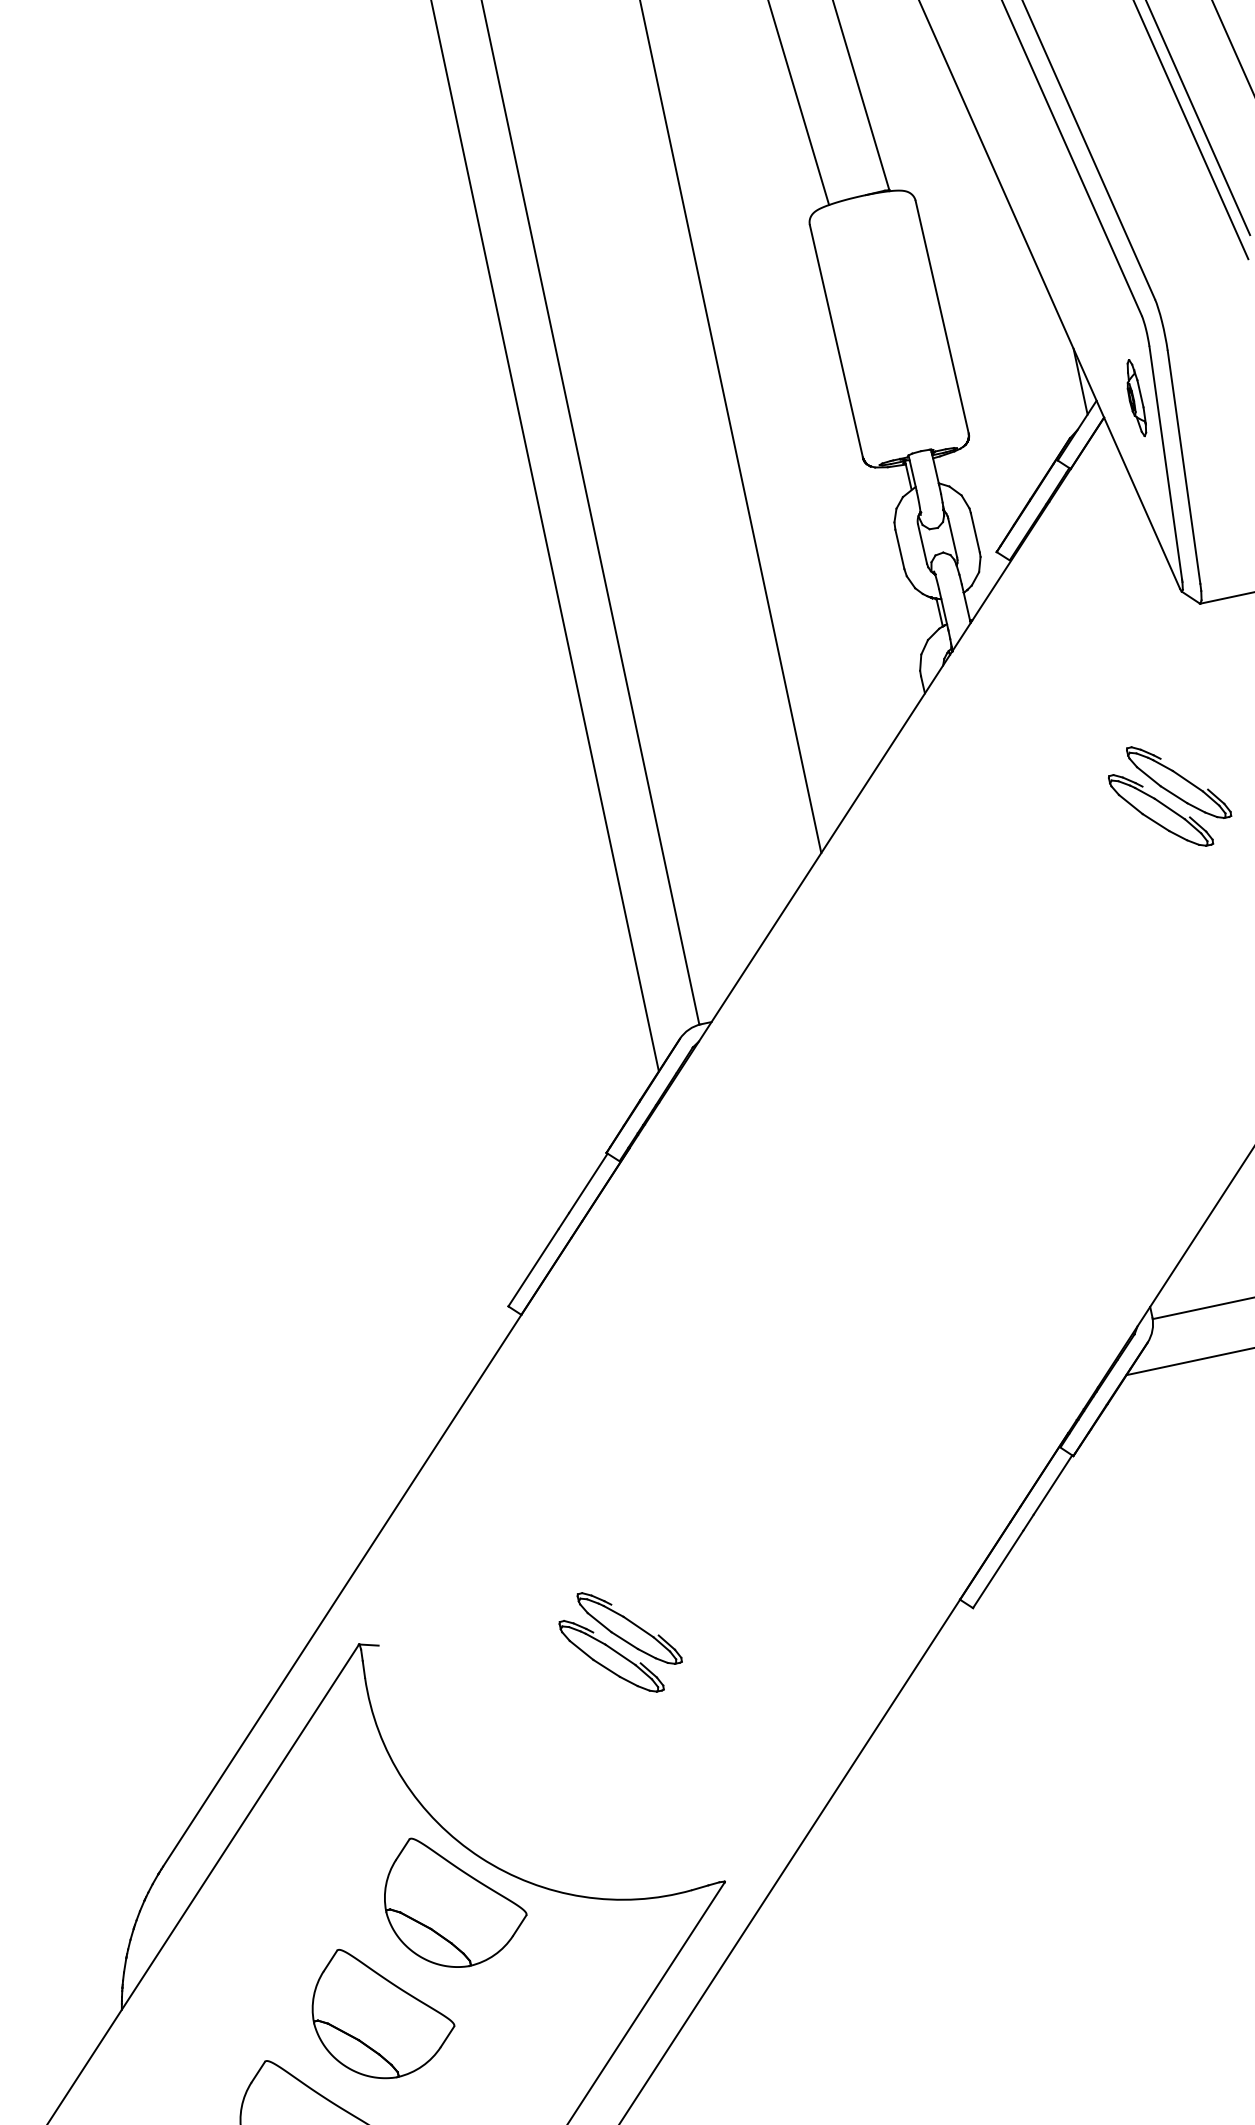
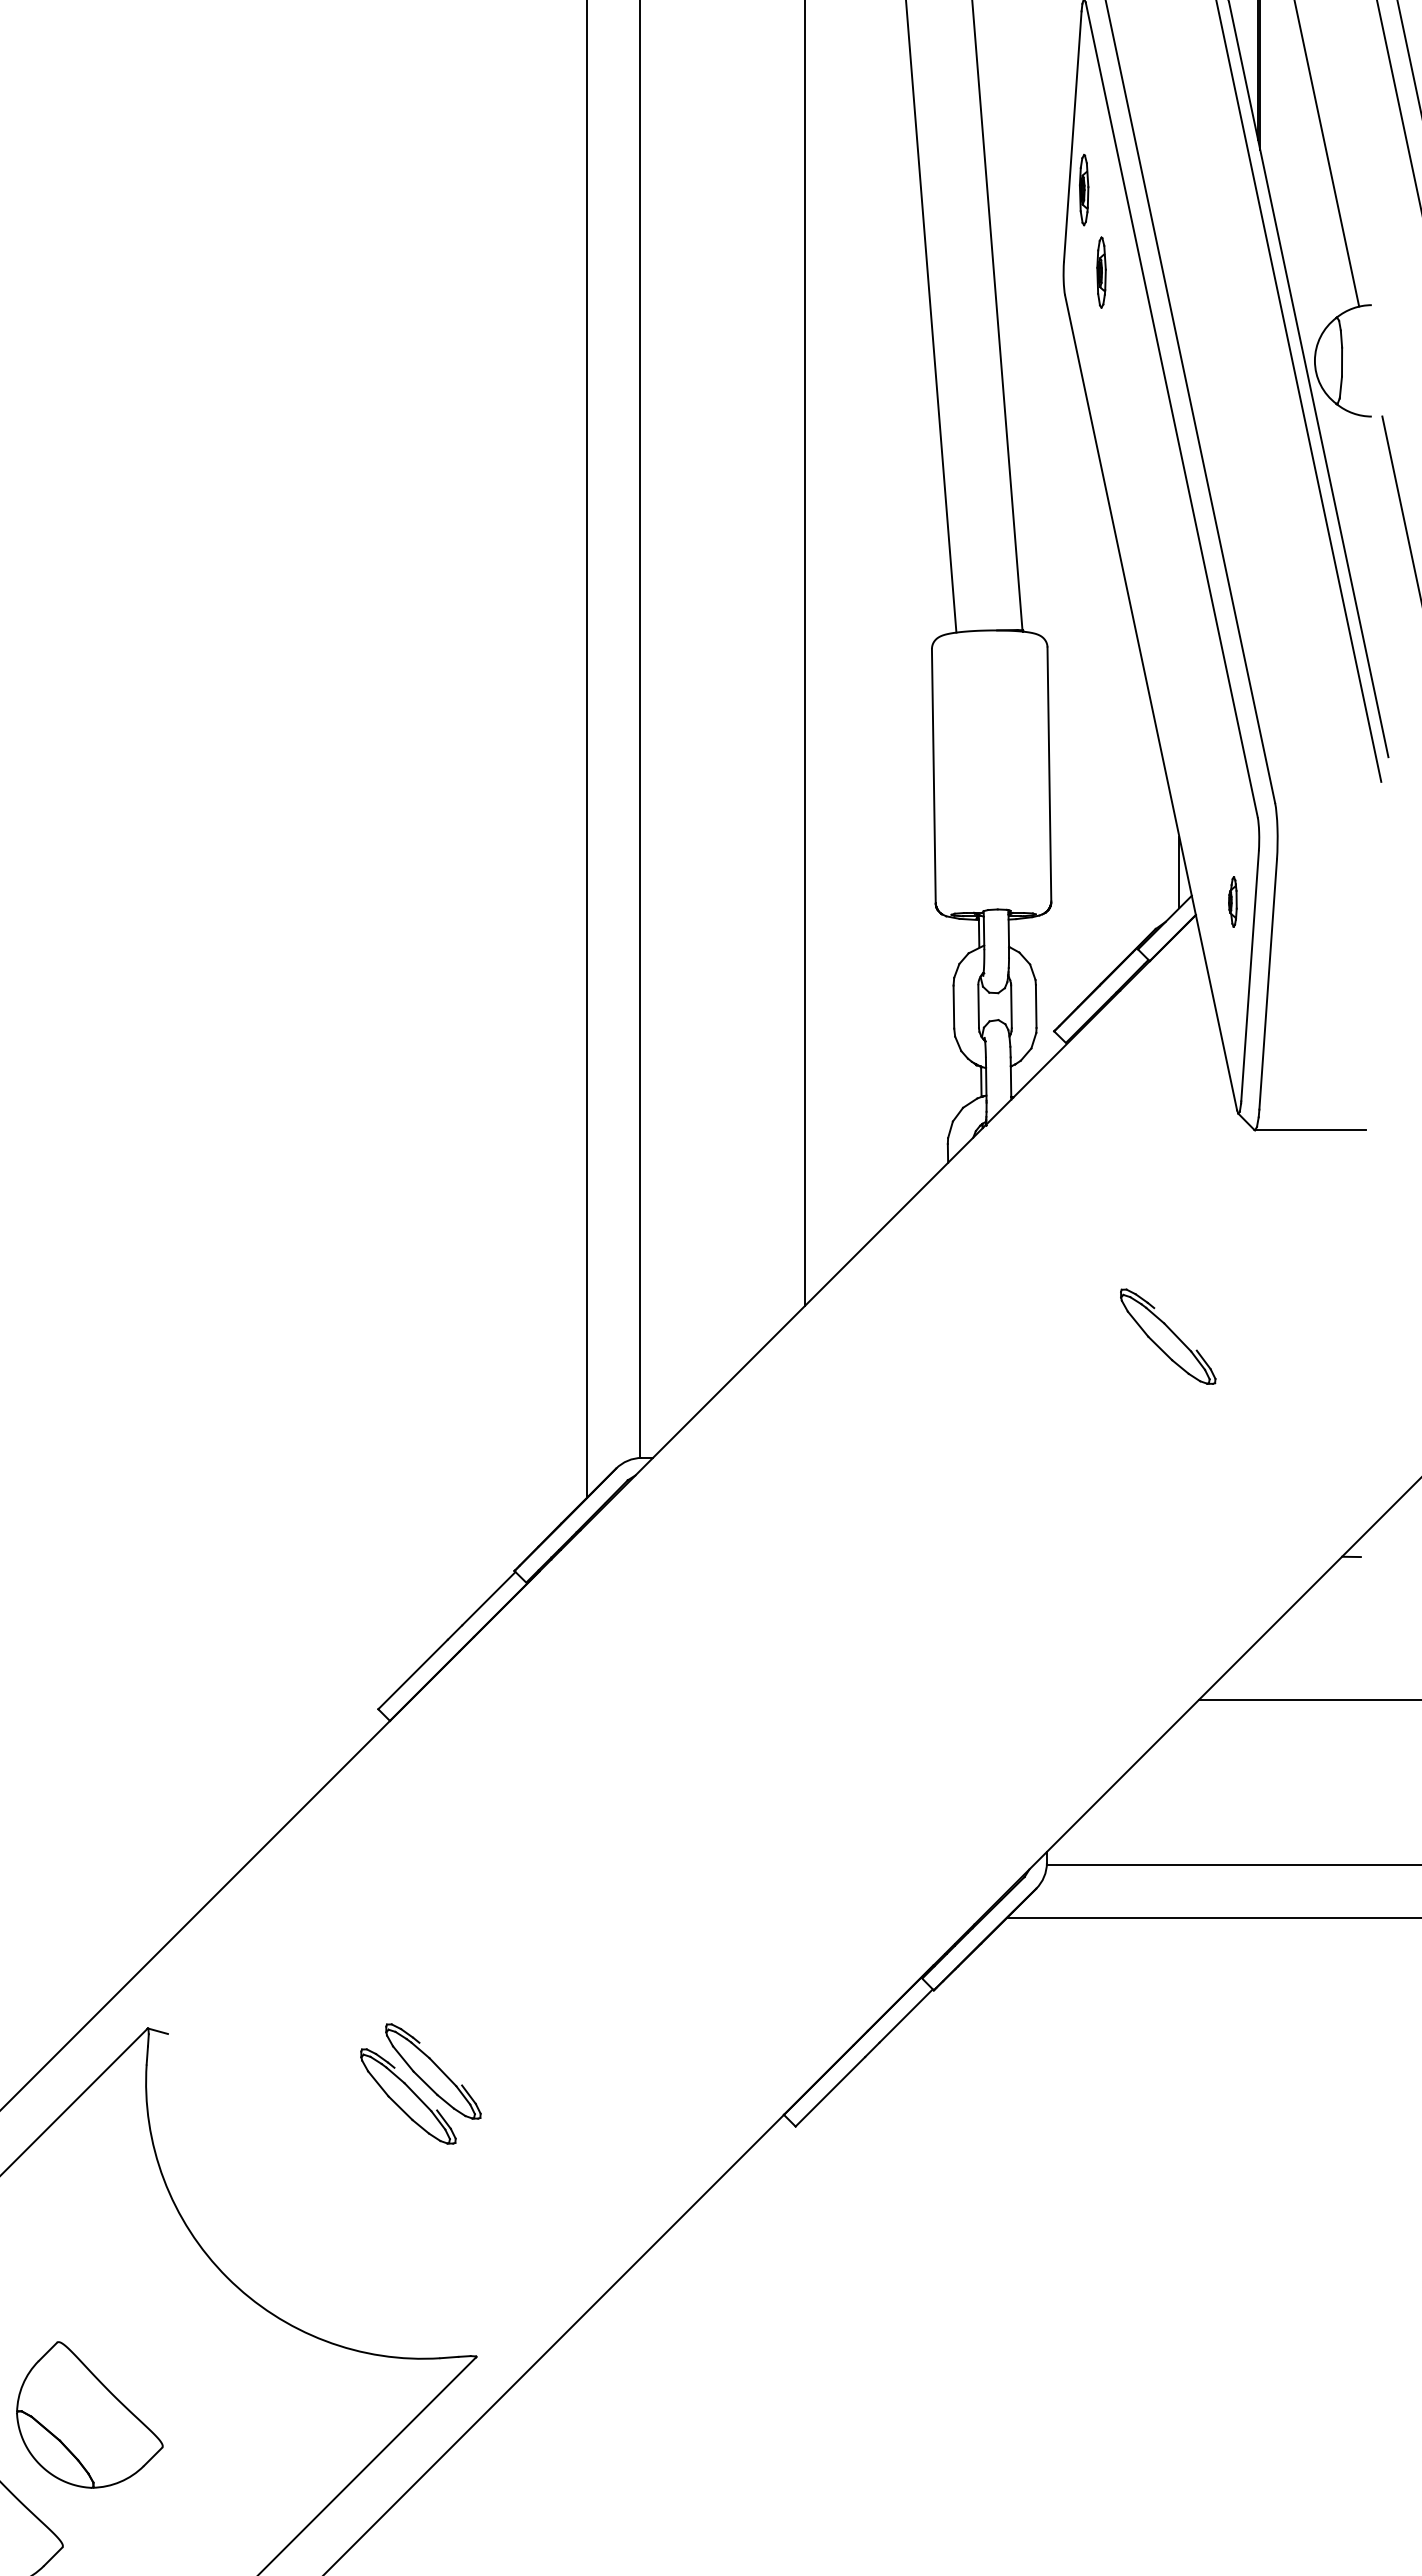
part: (1135, 398) -> (1232, 901), size x0.6
part: (1179, 782) -> (1193, 1311), removed
part: (453, 1898) -> (189, 2314), removed

